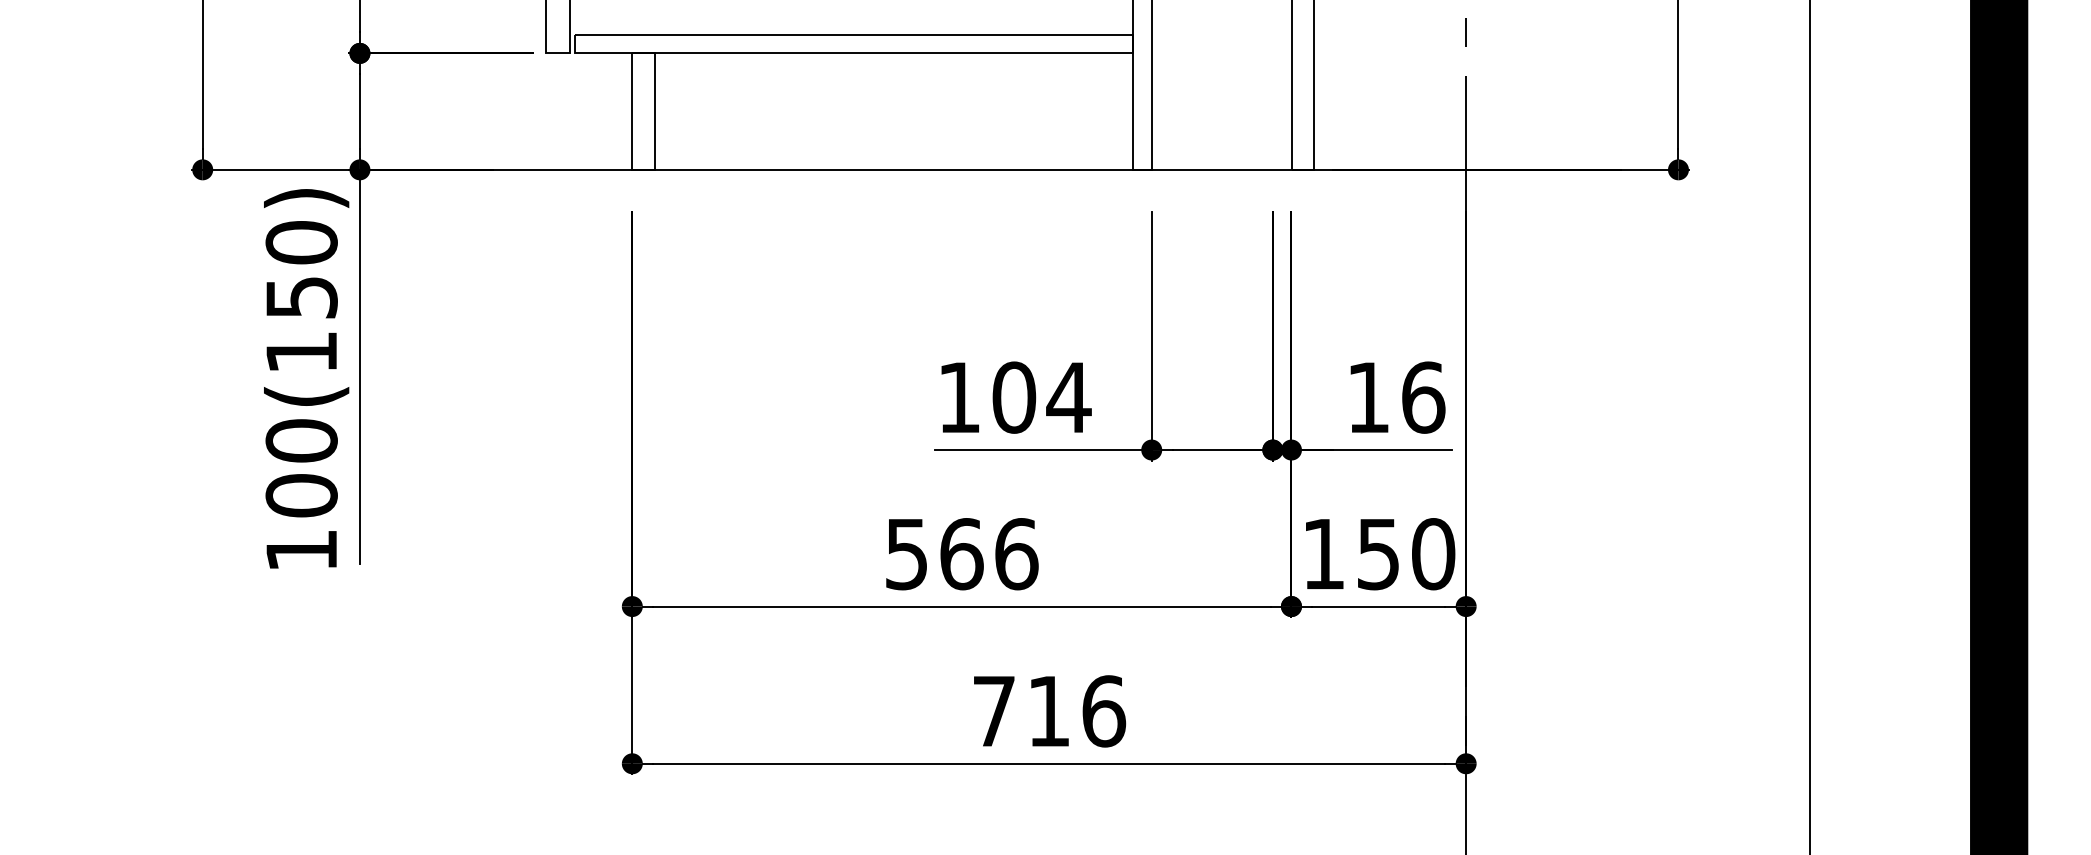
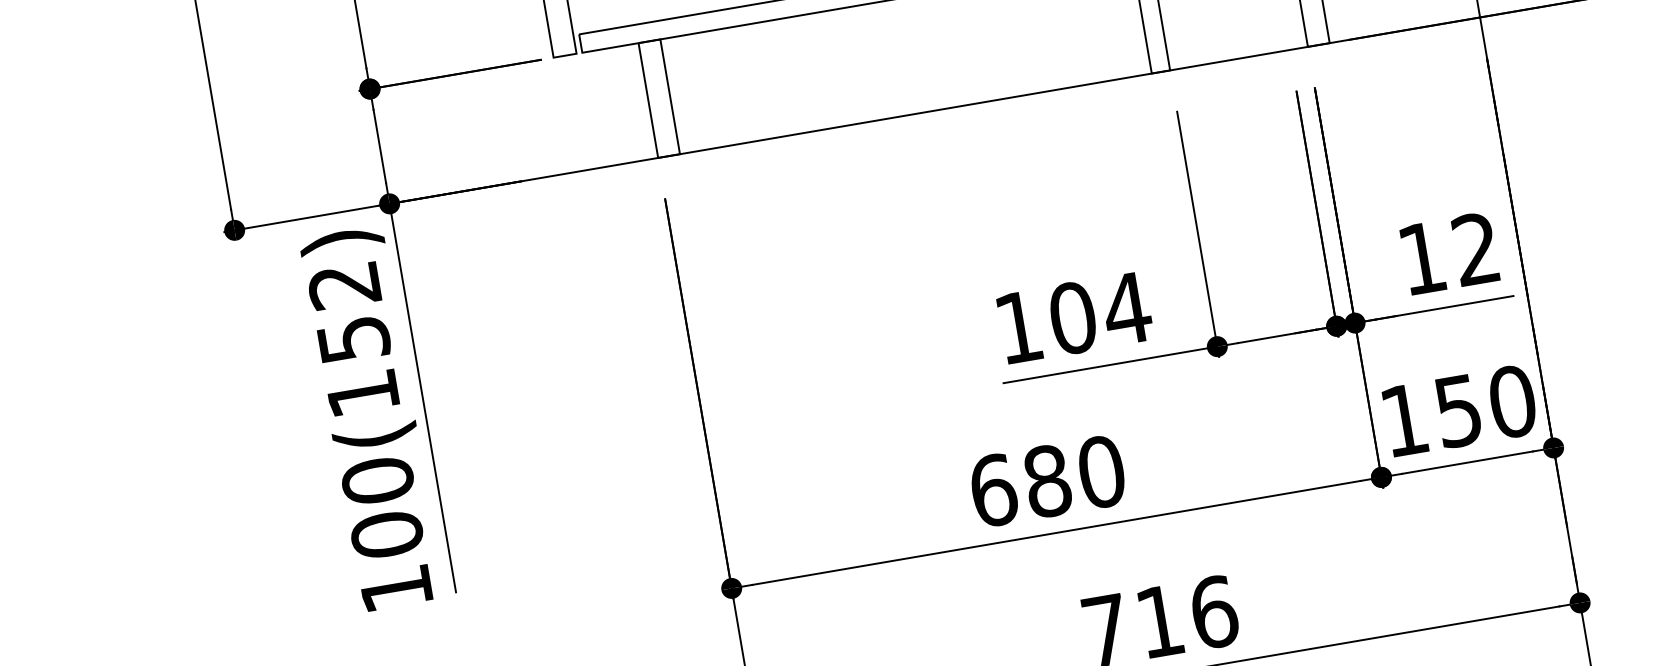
text: (301, 242) -> (344, 285), 100(150) -> 100(152)
text: (1423, 397) -> (1476, 249), 16 -> 12
text: (961, 554) -> (1047, 481), 566 -> 680

